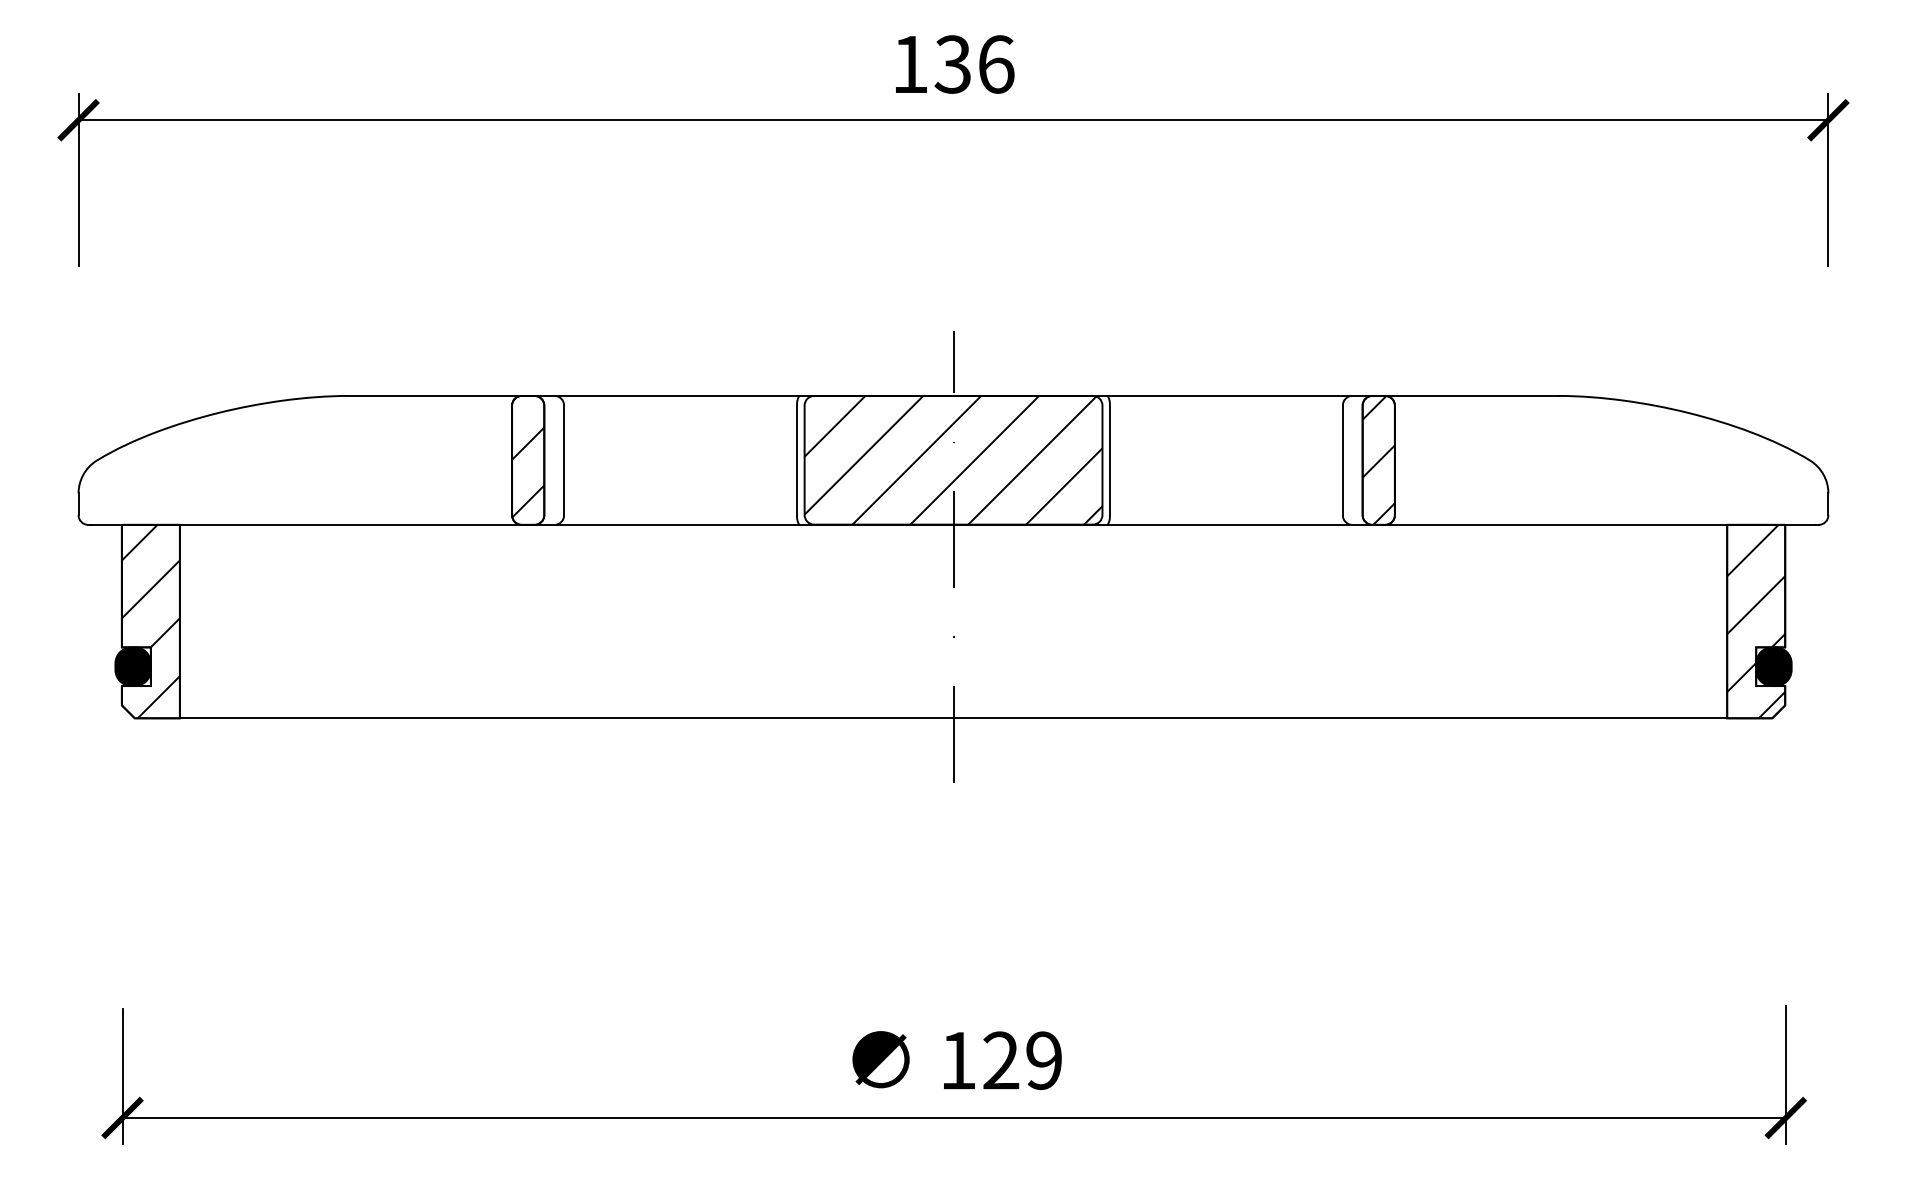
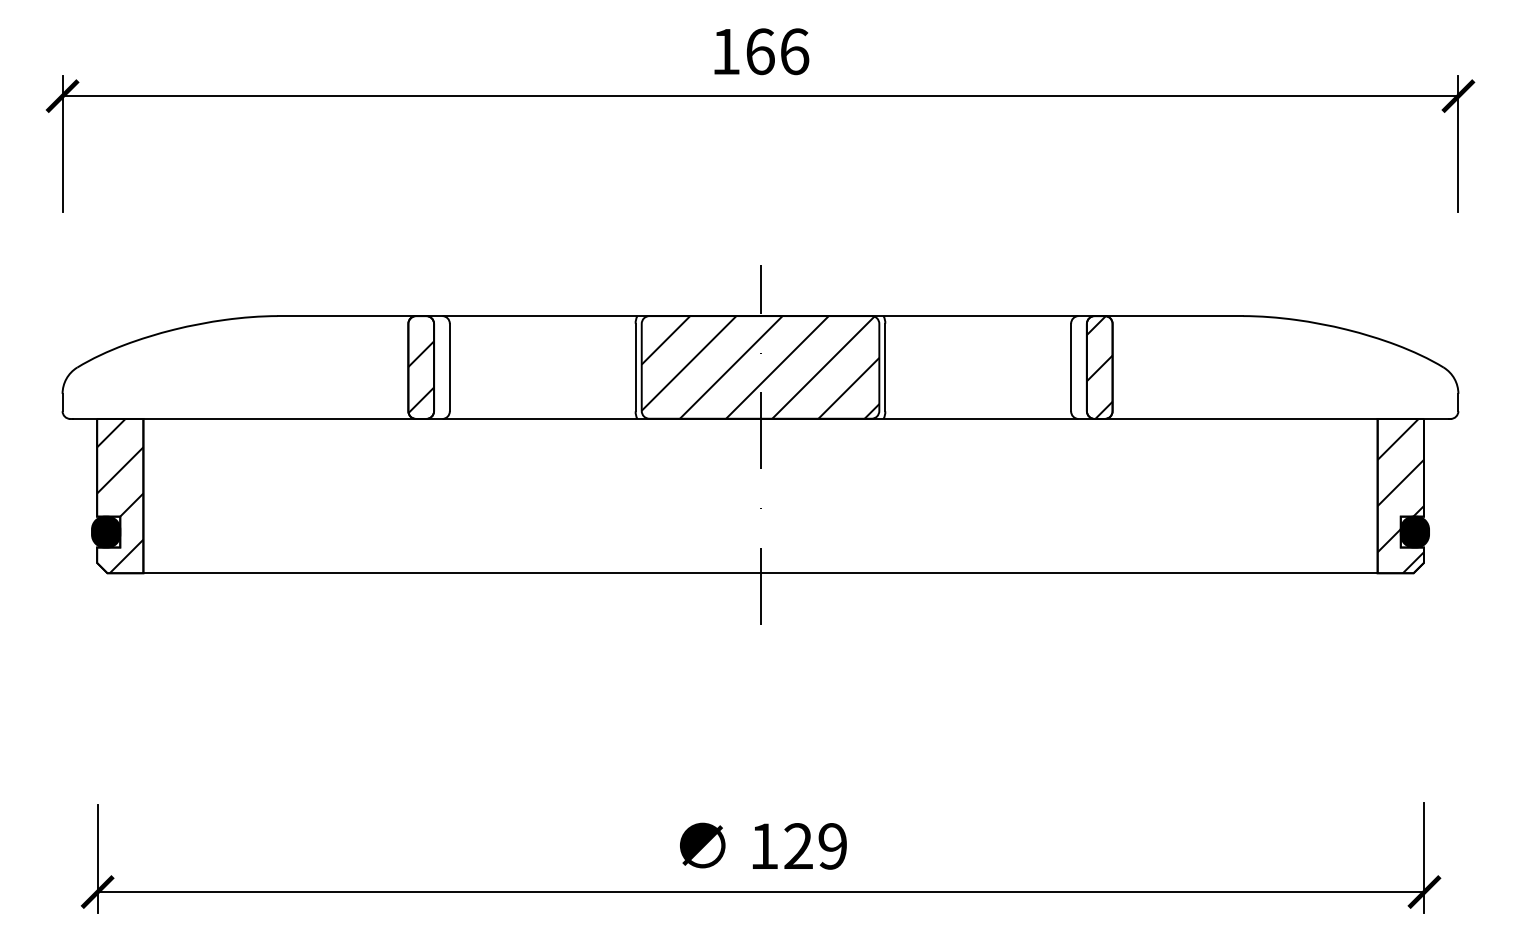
text: (952, 64) -> (759, 51), 136 -> 166

